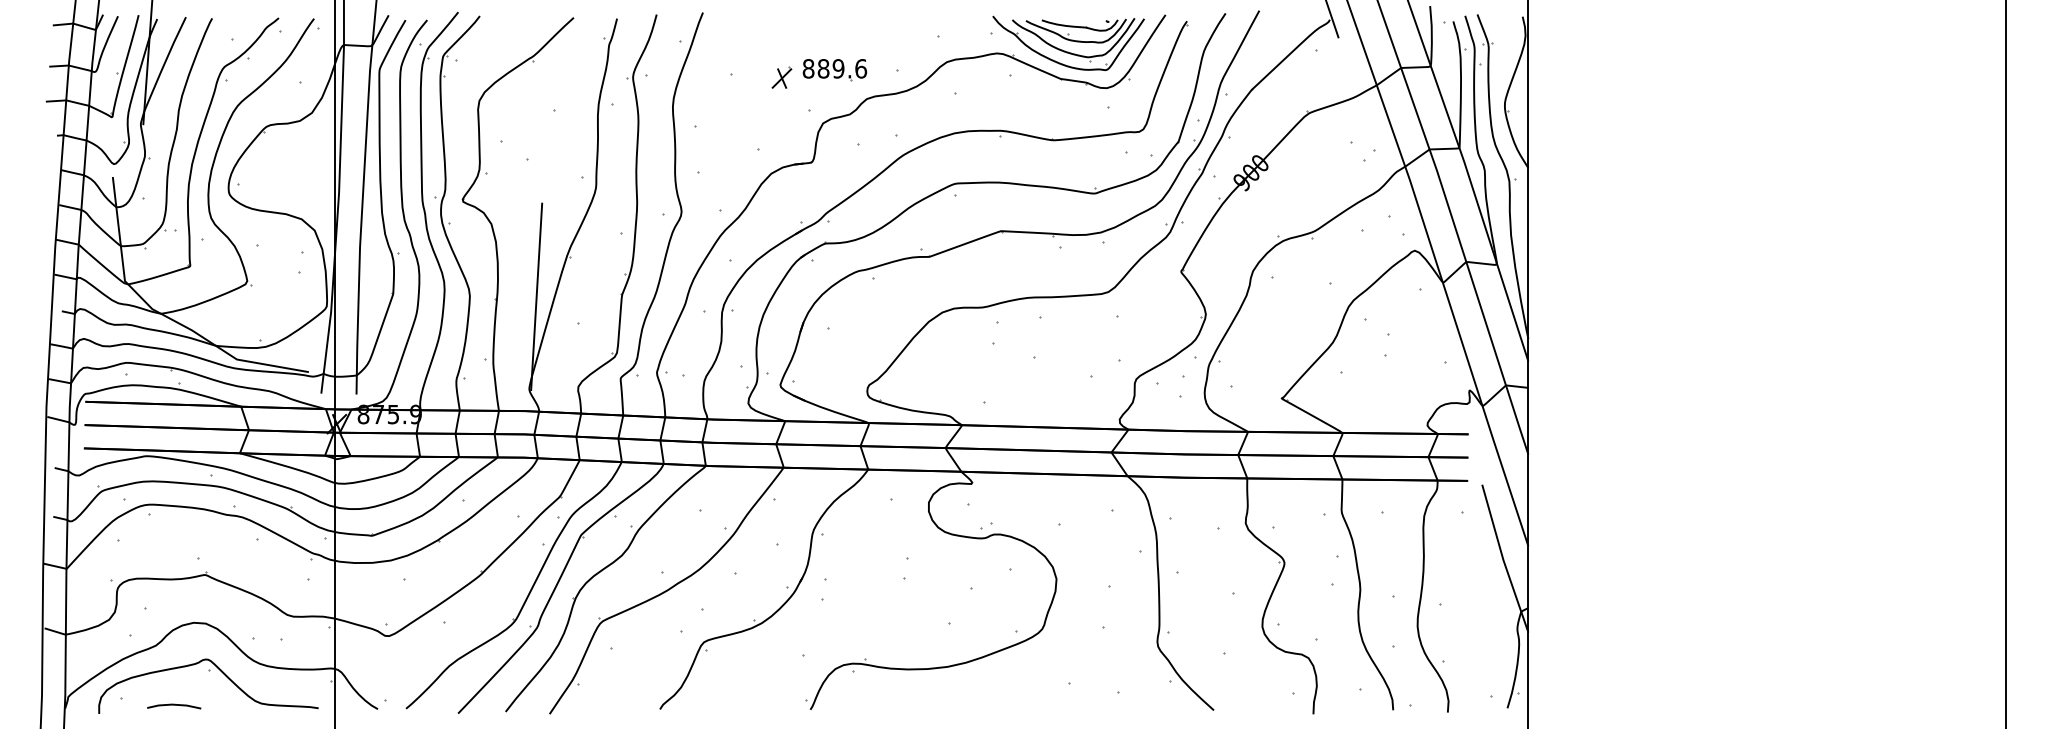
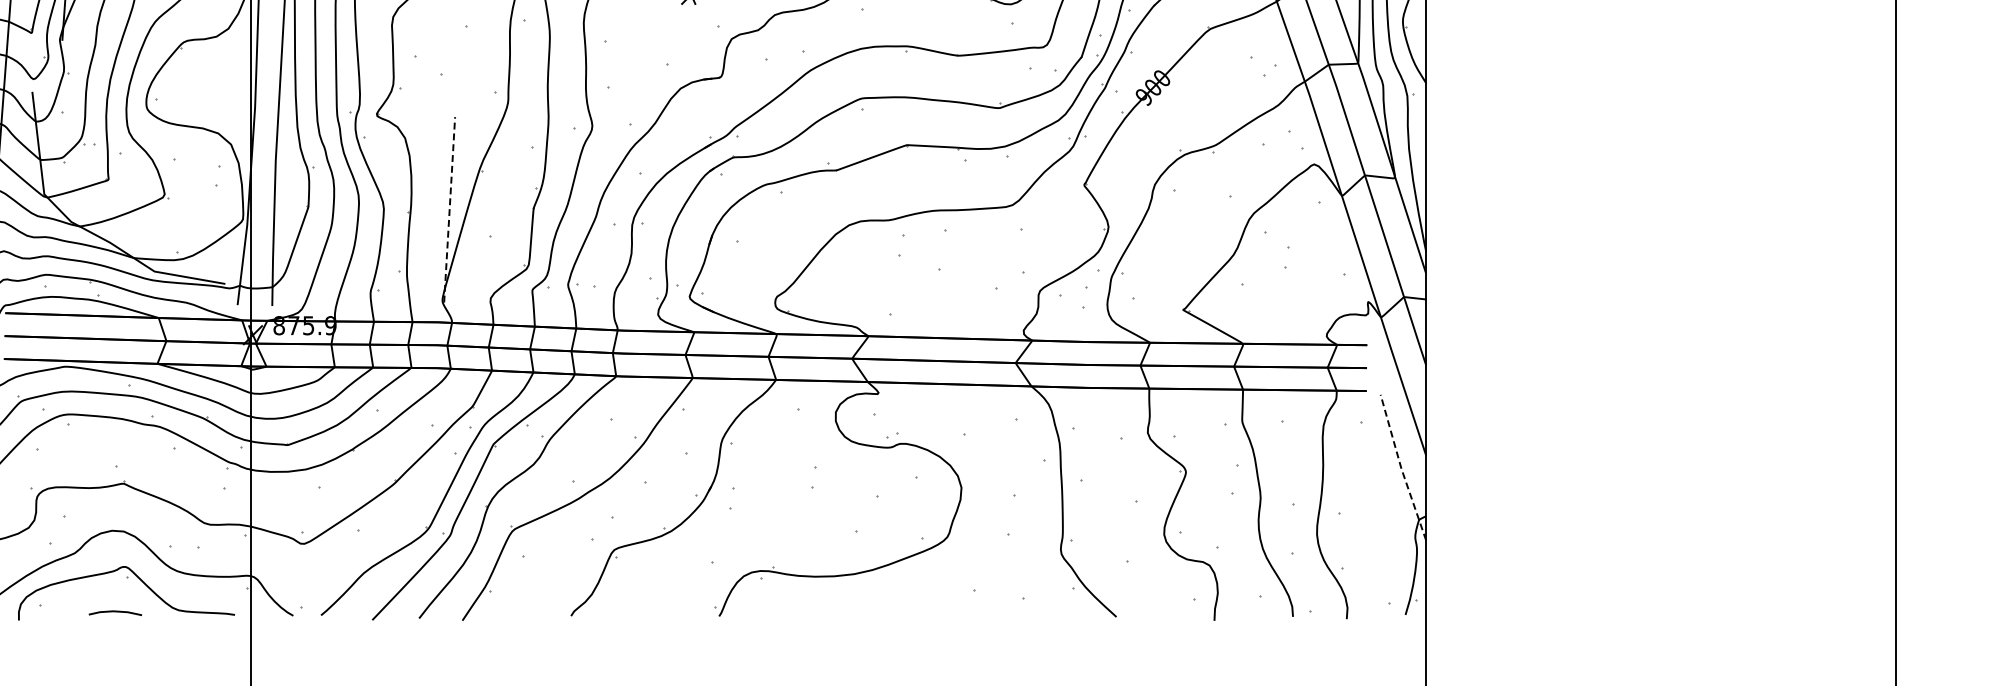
line: (536, 296) -> (449, 209), solid -> dashed
line: (1503, 559) -> (1401, 468), solid -> dashed
line: (174, 705) -> (115, 612), moved

